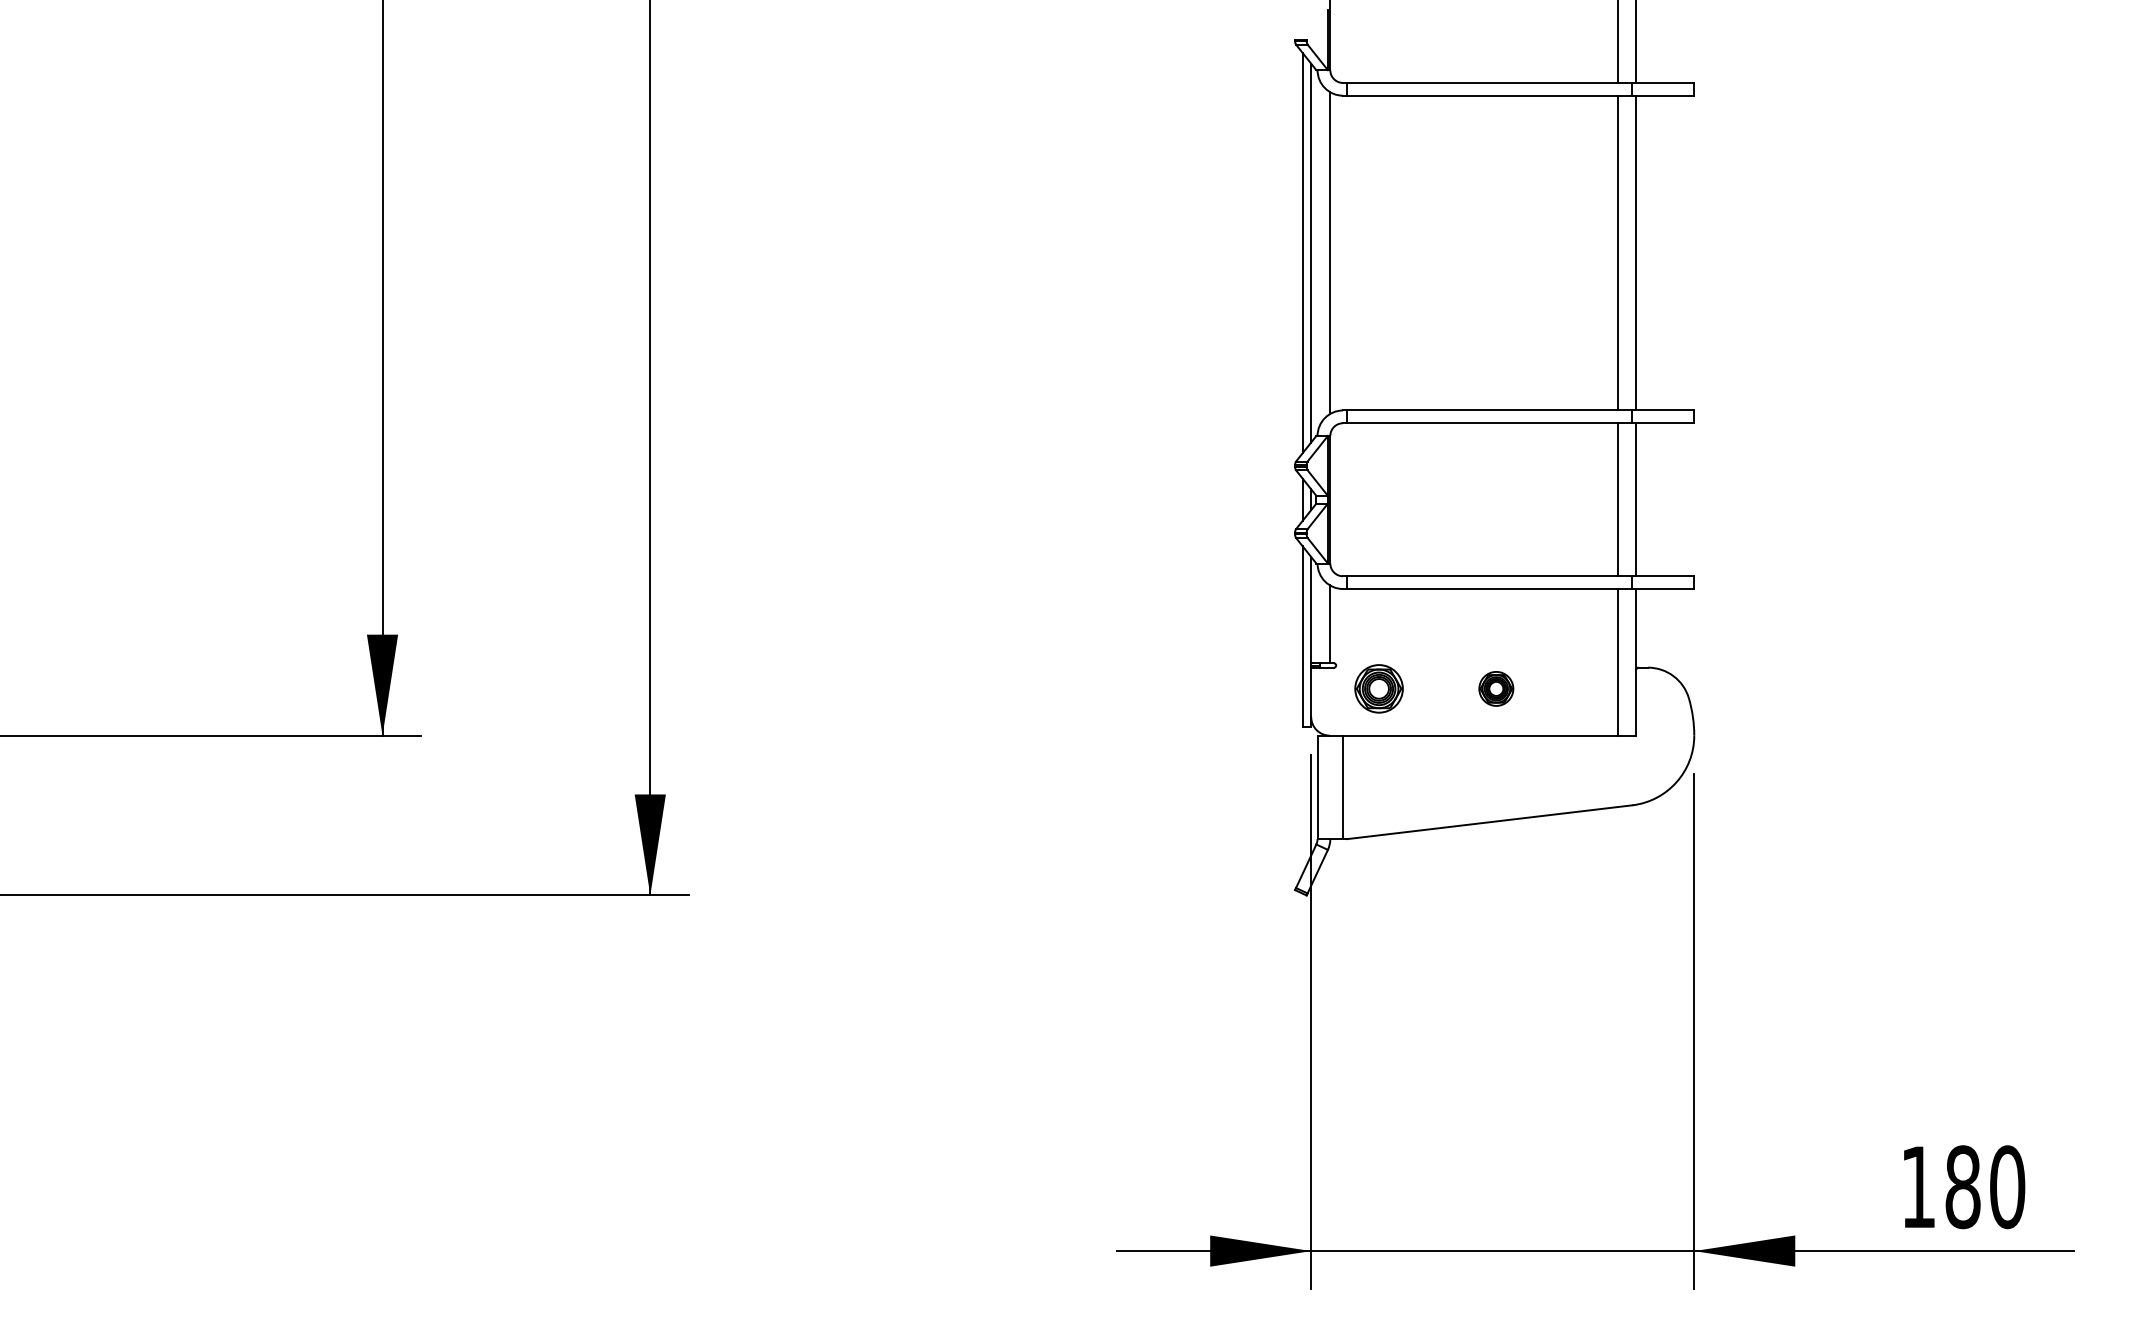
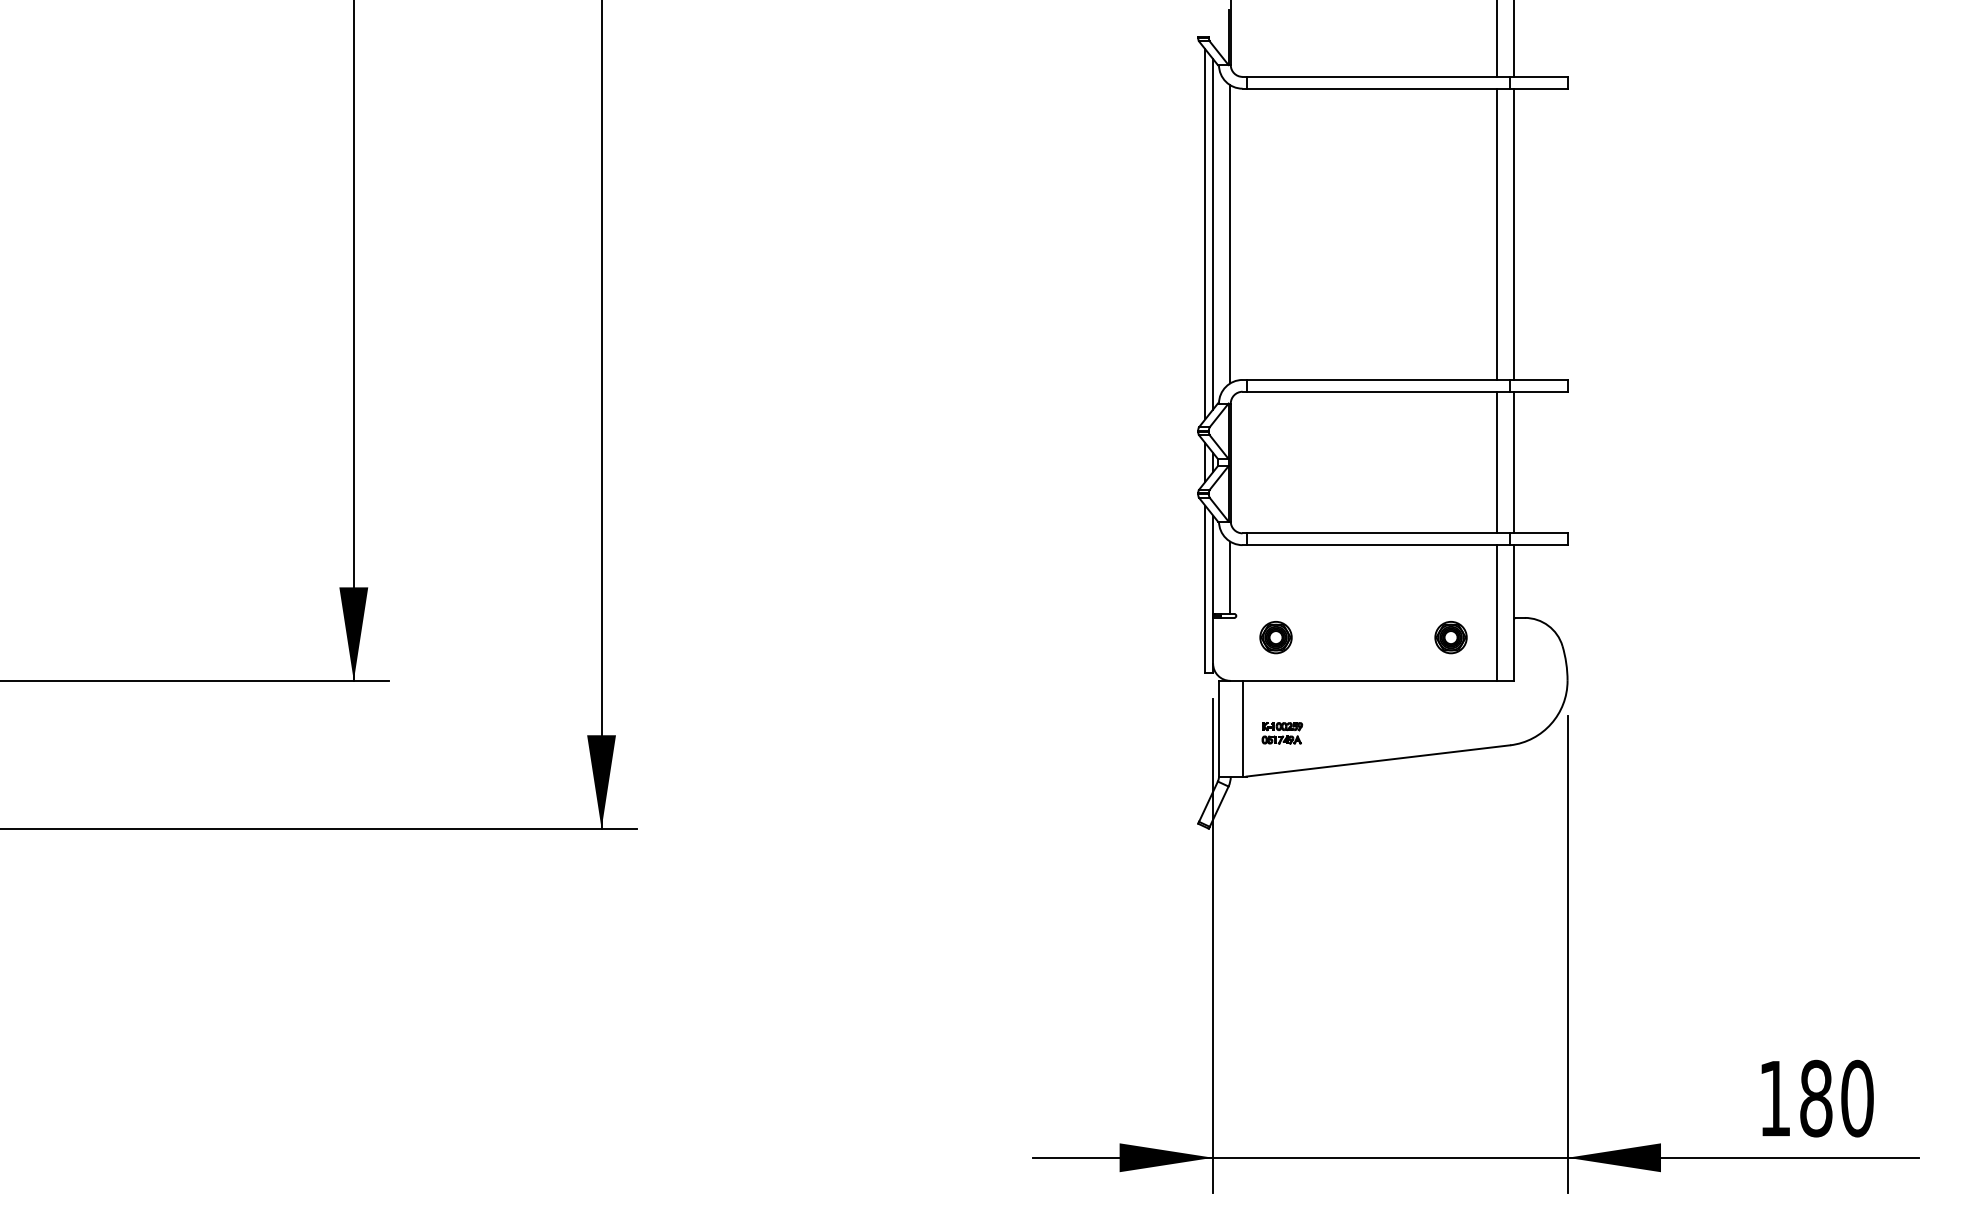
part: (1379, 688) -> (1276, 637), size x0.71
part: (1496, 688) -> (1451, 637), moved
part: (1385, 792) -> (1281, 733), added

